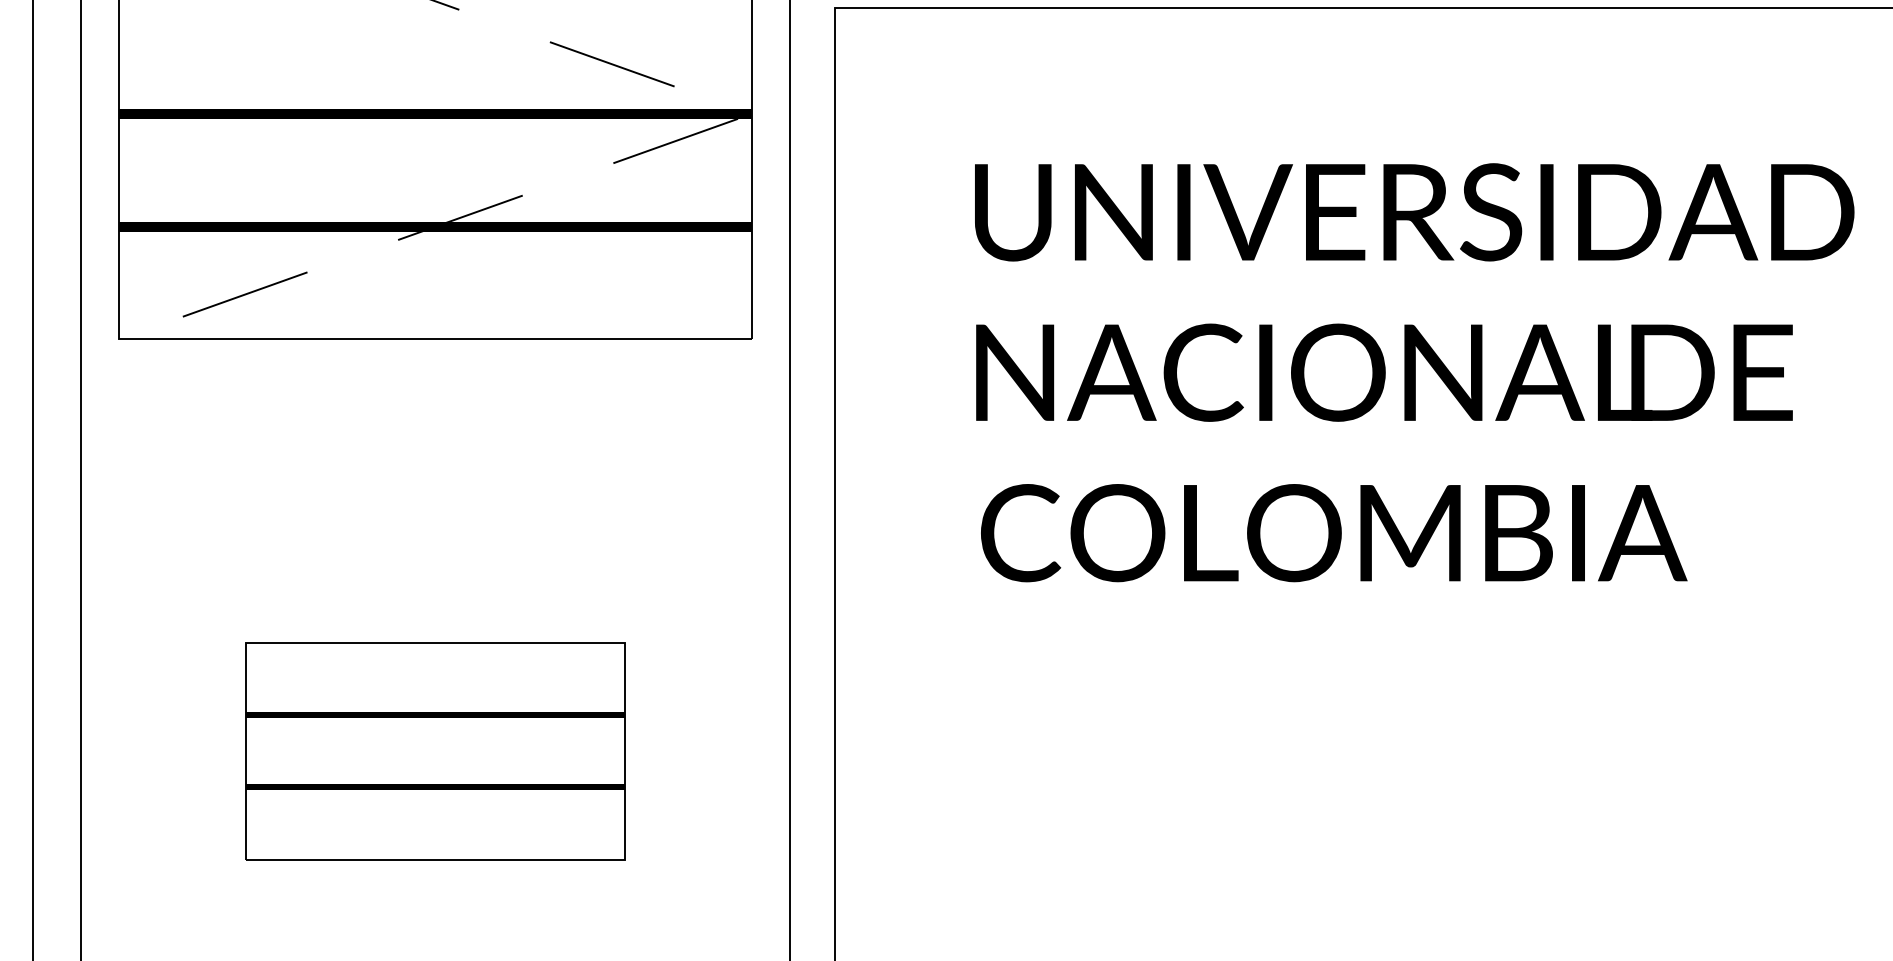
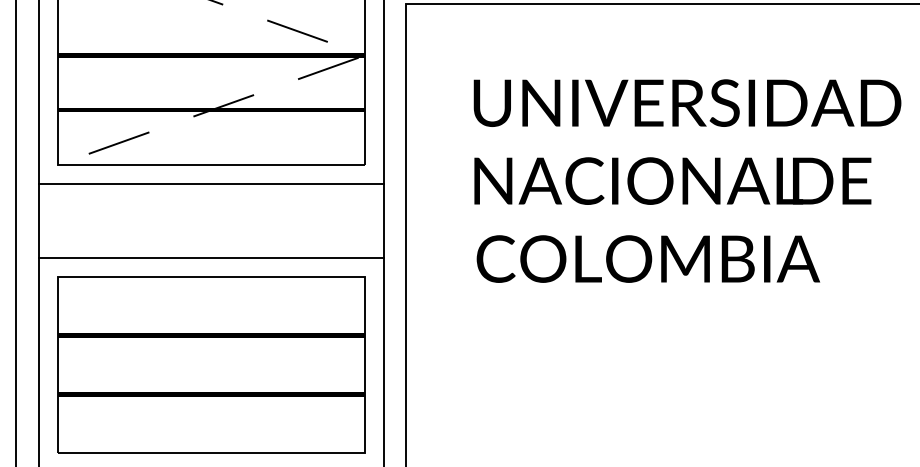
line: (435, 377) -> (211, 183), added
line: (435, 531) -> (211, 258), added
part: (435, 750) -> (211, 364), size x1.67

